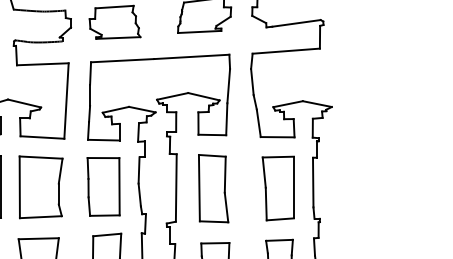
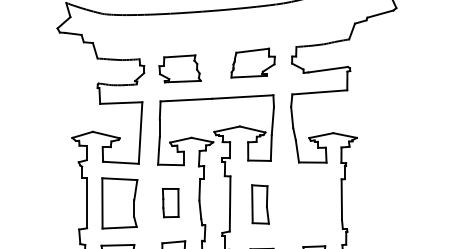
part: (103, 186) -> (170, 202), size x0.6
part: (213, 188) -> (260, 204), size x0.7
part: (277, 188) -> (312, 204), removed

